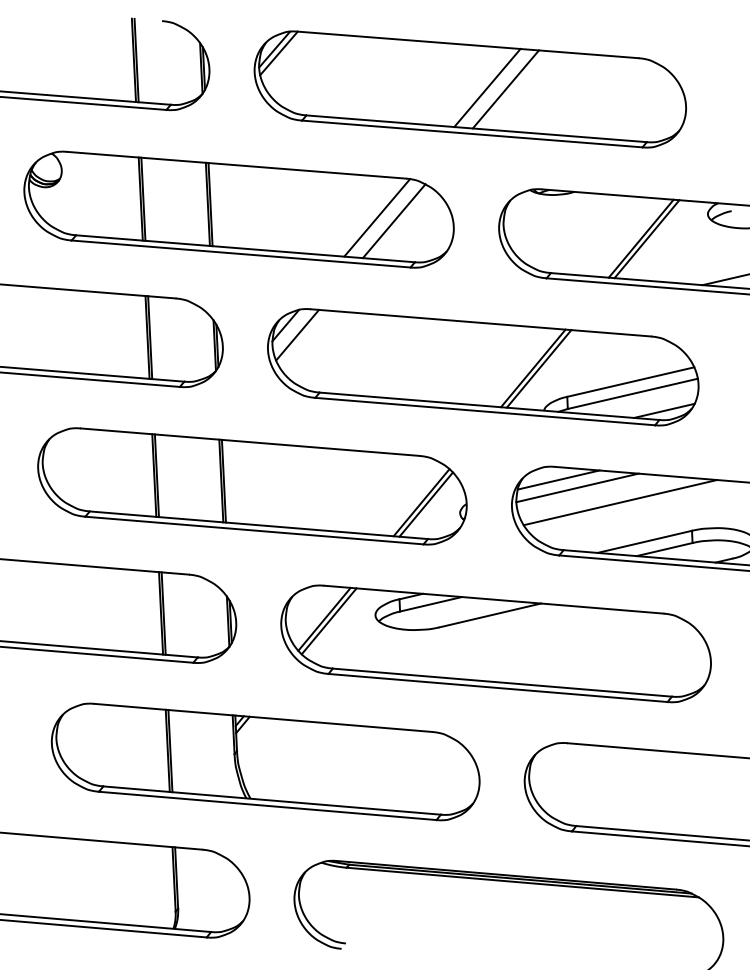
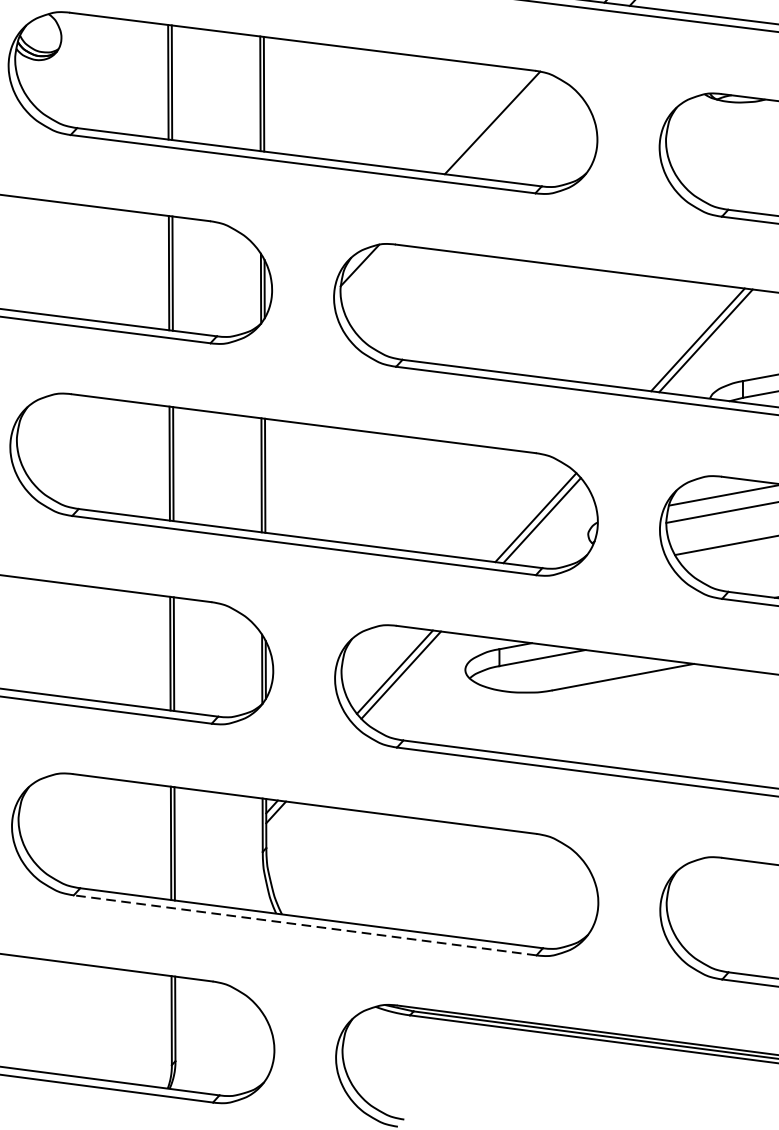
line: (393, 221) -> (514, 128), removed
line: (297, 334) -> (375, 278), removed
line: (267, 805) -> (304, 924), solid -> dashed

